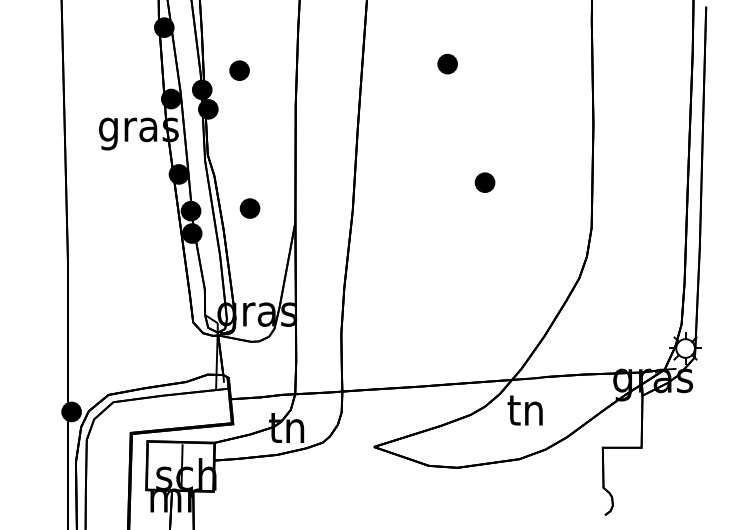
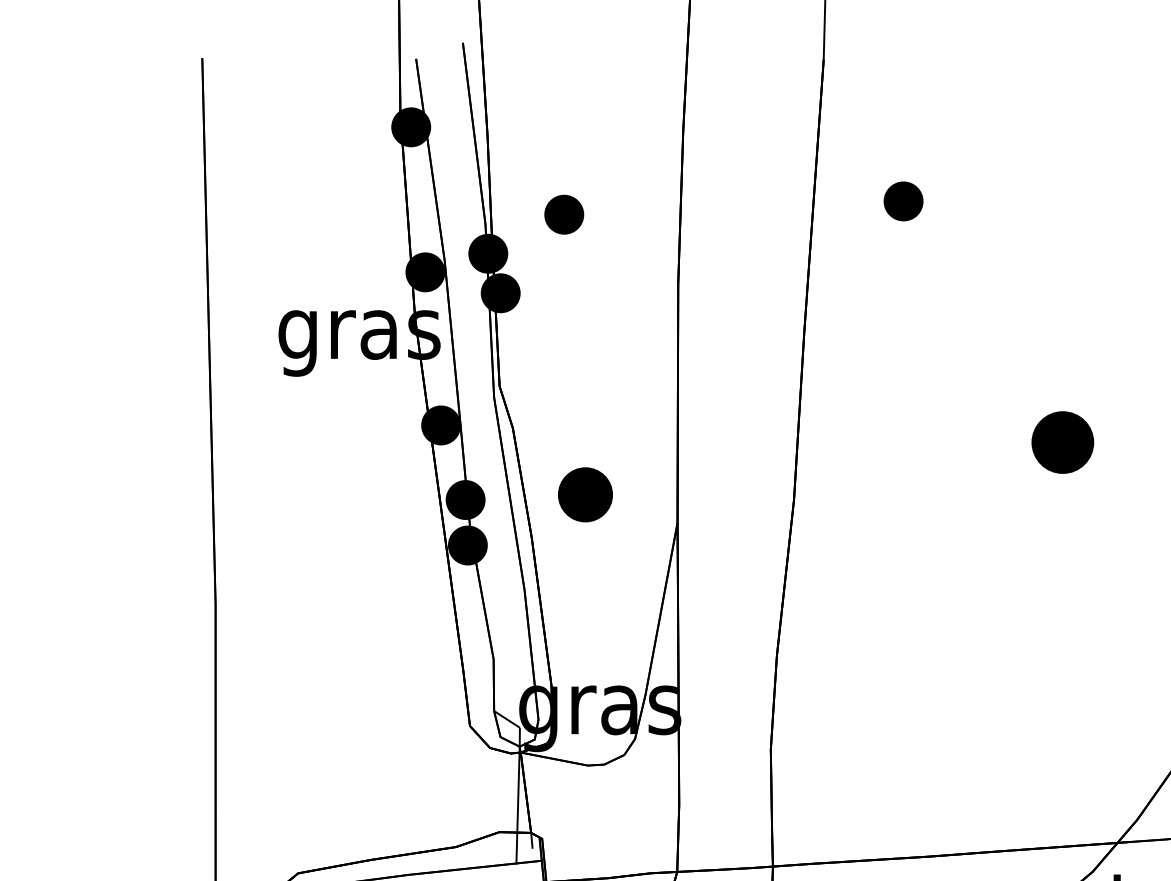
part: (447, 63) -> (903, 200), moved
part: (484, 182) -> (1061, 441), size x1.6
part: (249, 208) -> (584, 494), size x1.4

